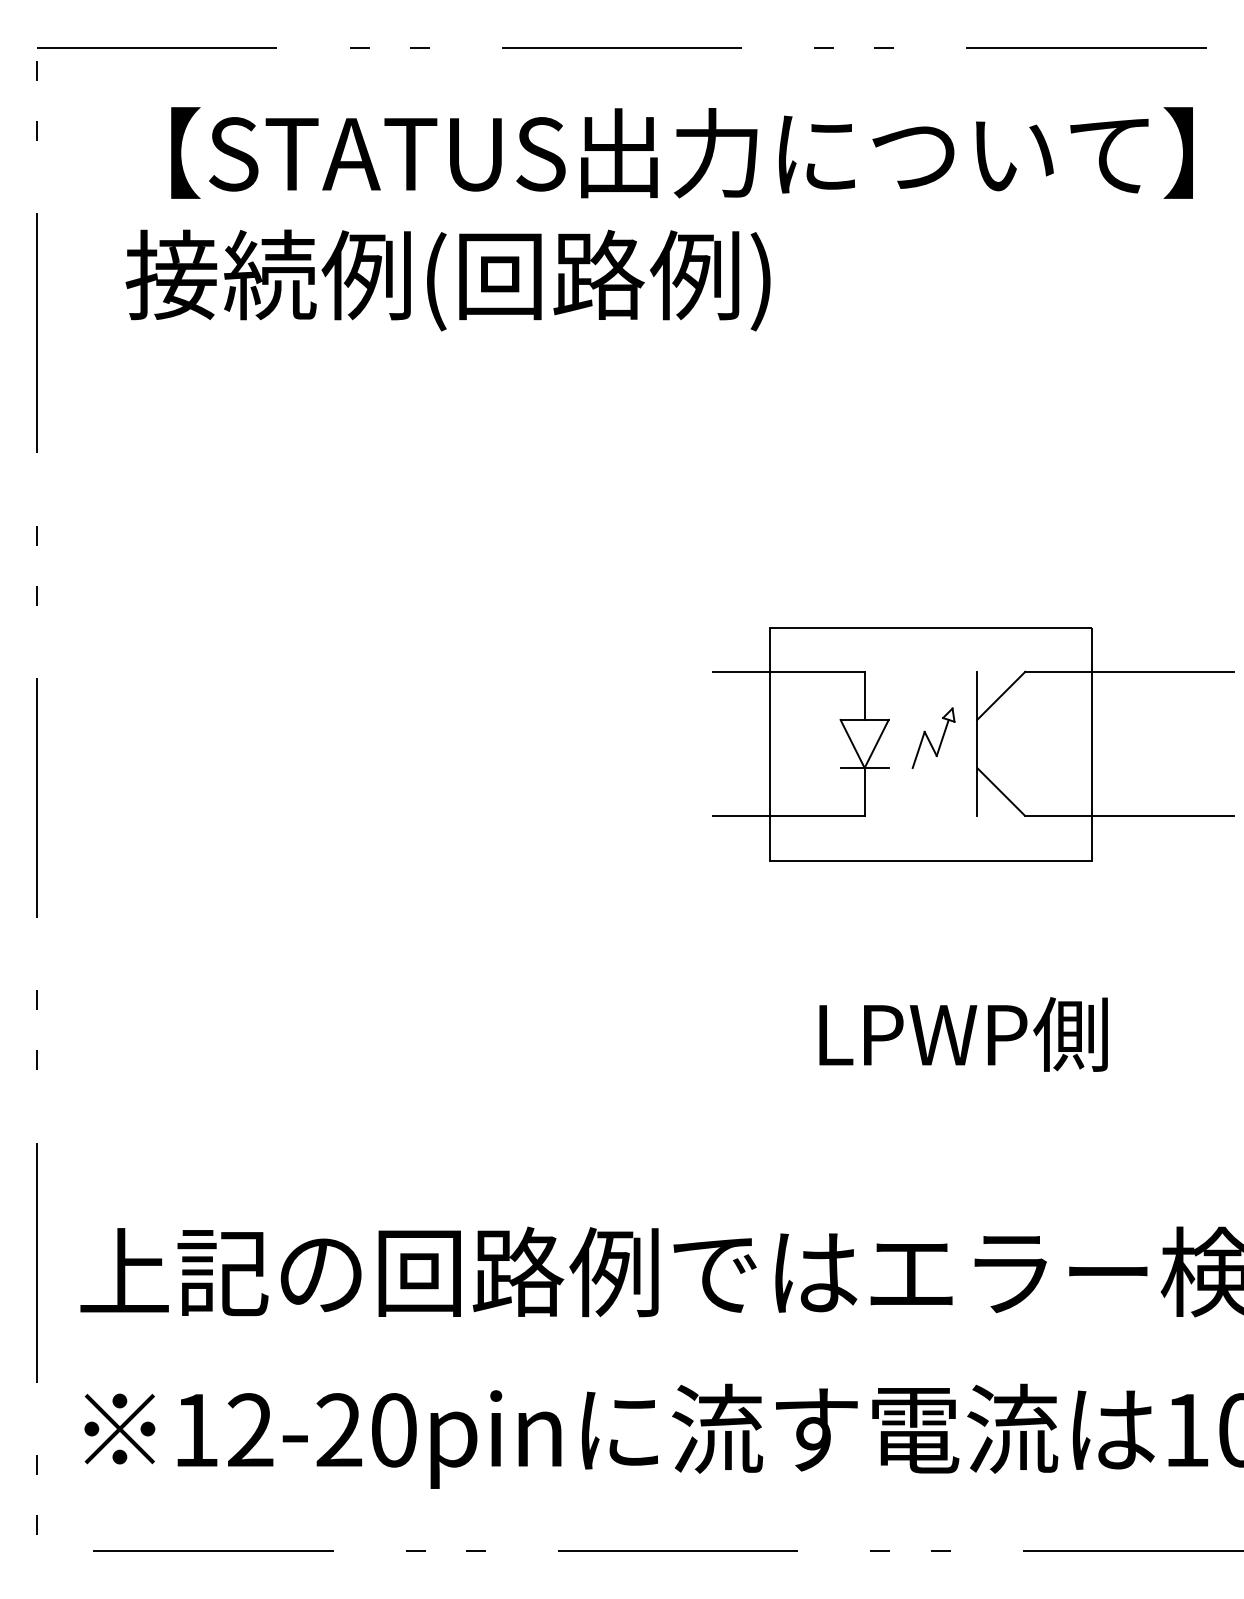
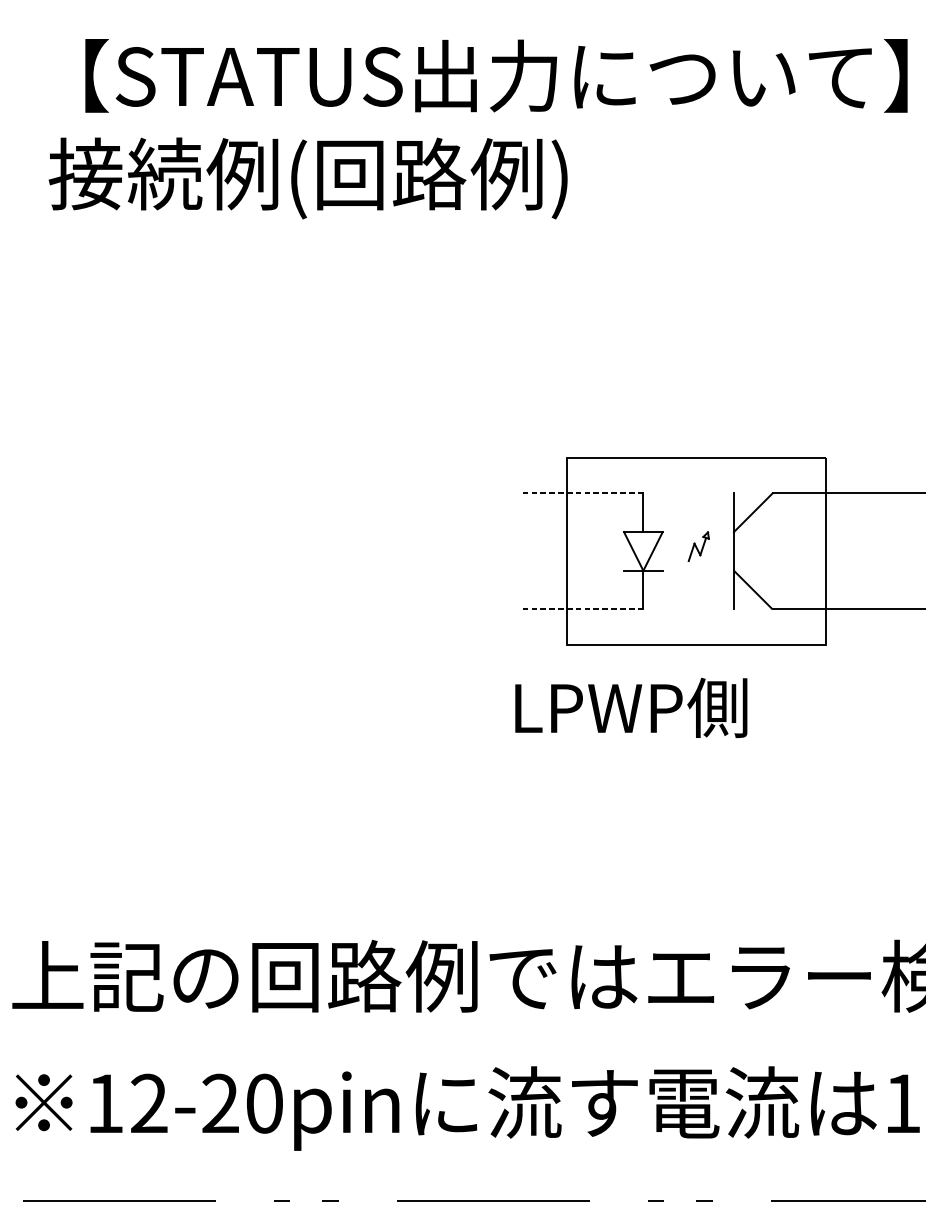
line: (788, 671) -> (582, 493), solid -> dashed
part: (933, 737) -> (698, 546), size x0.6
line: (788, 816) -> (582, 609), solid -> dashed
text: (963, 1034) -> (631, 707), moved

